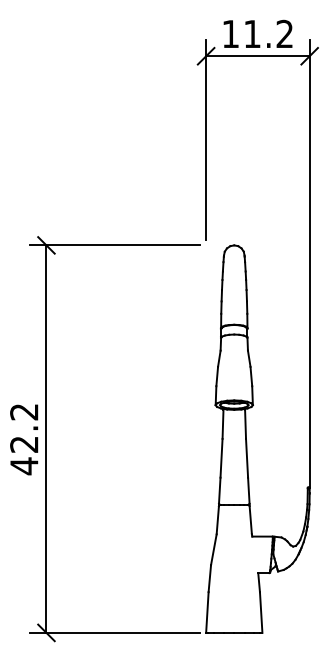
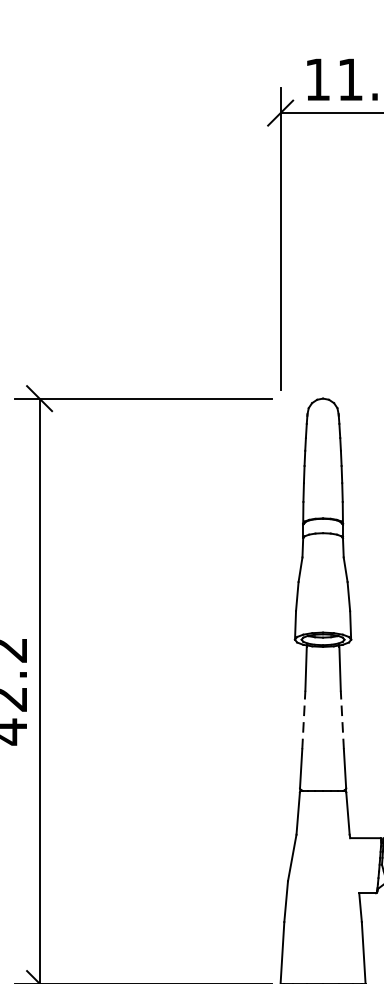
line: (221, 457) -> (303, 718), solid -> dashed
line: (247, 457) -> (343, 718), solid -> dashed

